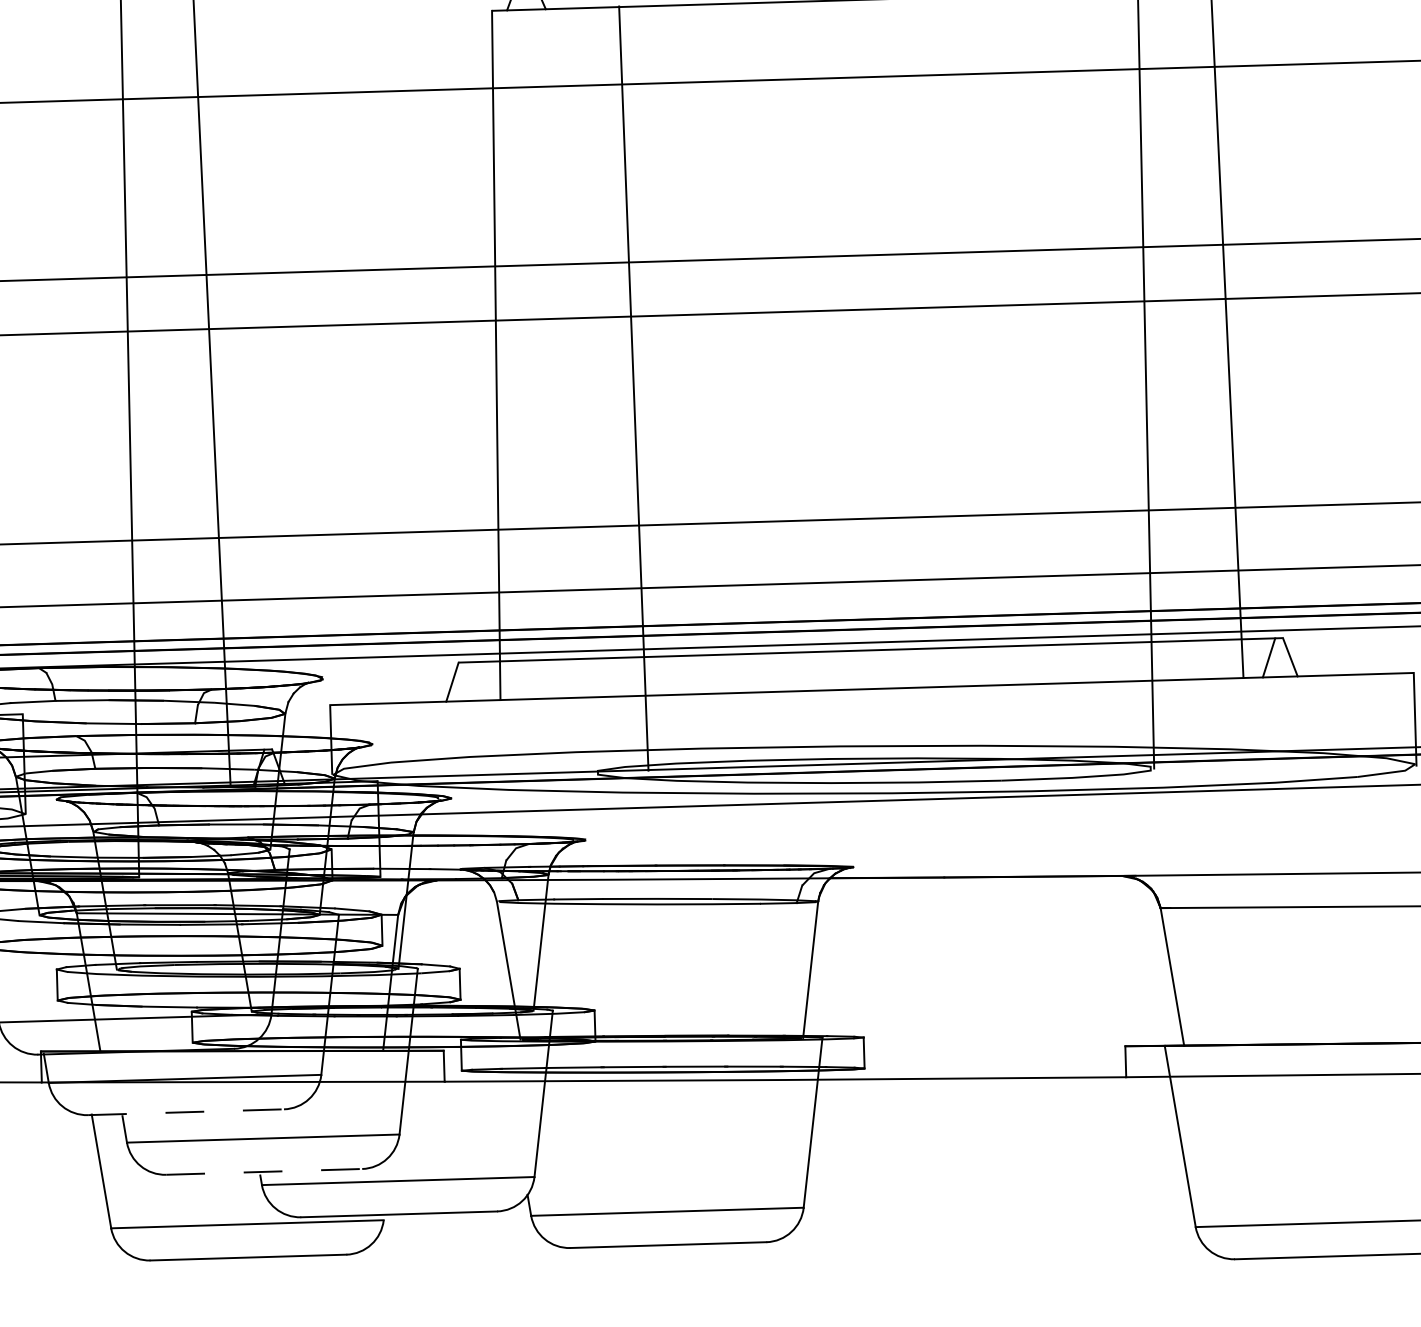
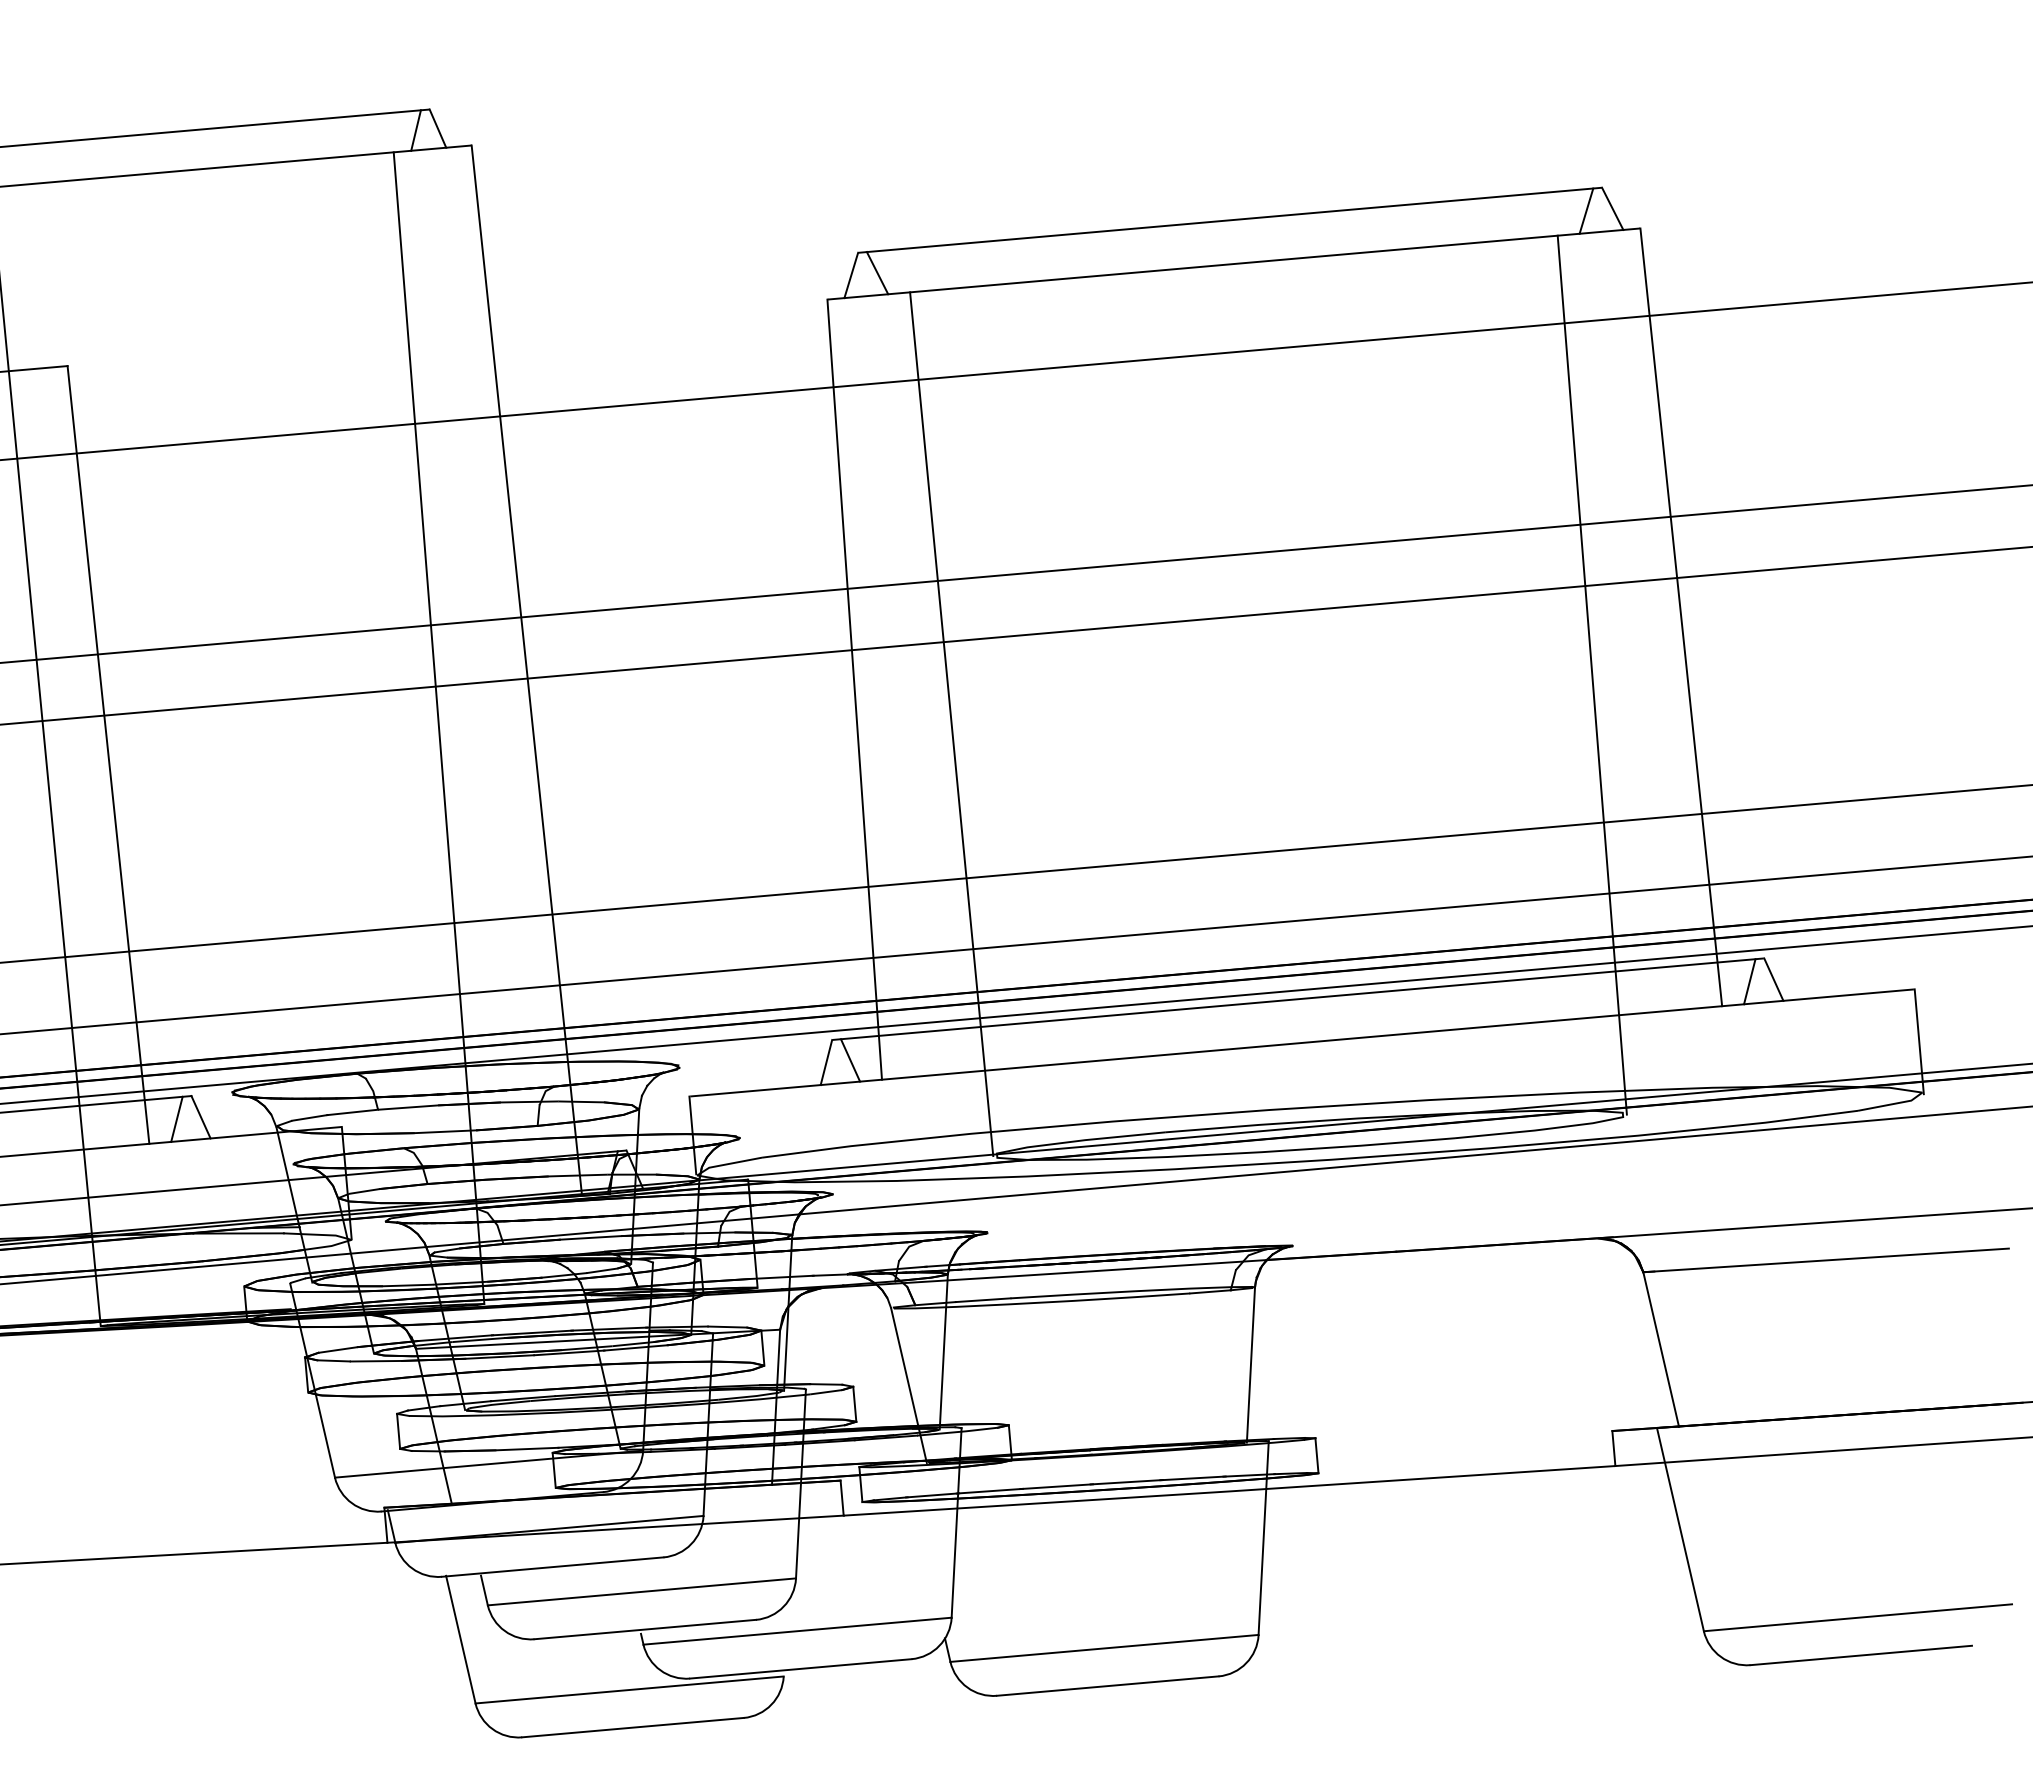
line: (633, 388) -> (951, 724), moved
line: (473, 681) -> (850, 1060), added
line: (186, 1112) -> (553, 1567), dashed -> solid
line: (264, 1171) -> (645, 1629), dashed -> solid

